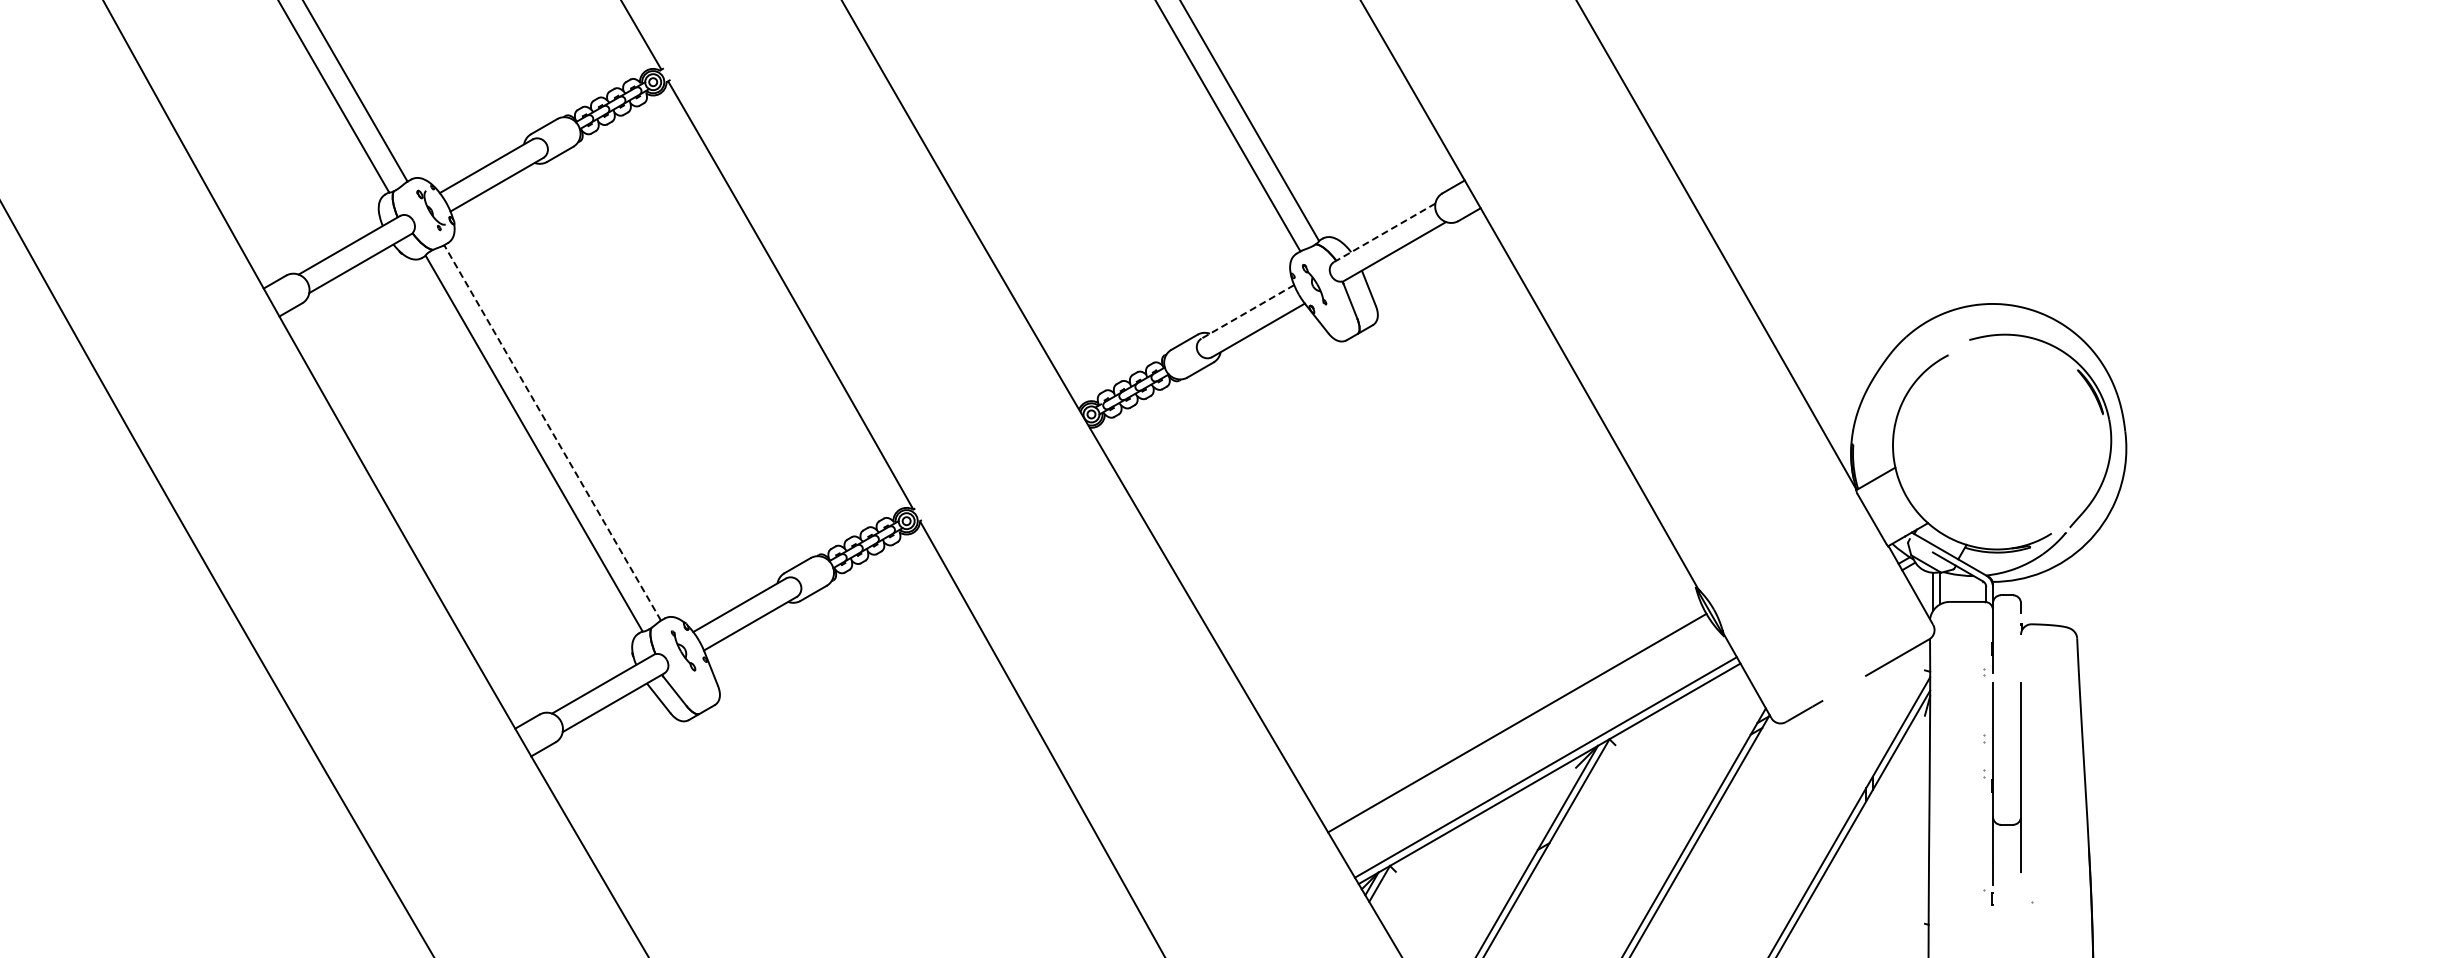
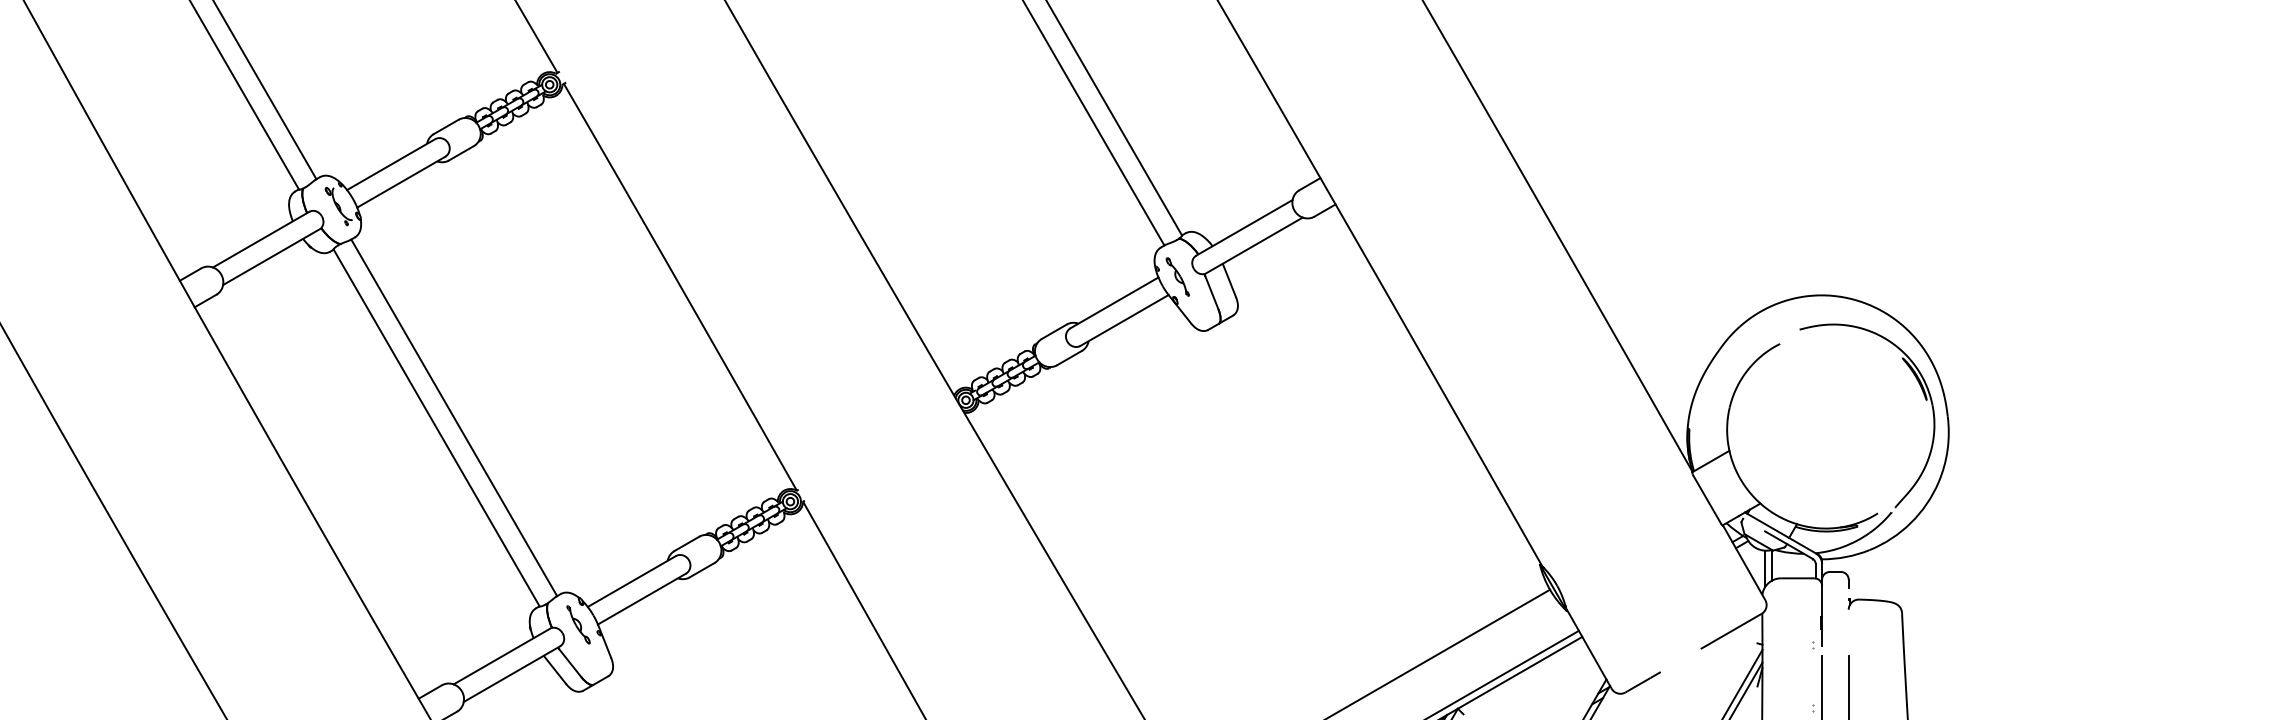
line: (1384, 233) -> (1244, 228), dashed -> solid
line: (1247, 311) -> (1114, 302), dashed -> solid
line: (552, 432) -> (454, 417), dashed -> solid

